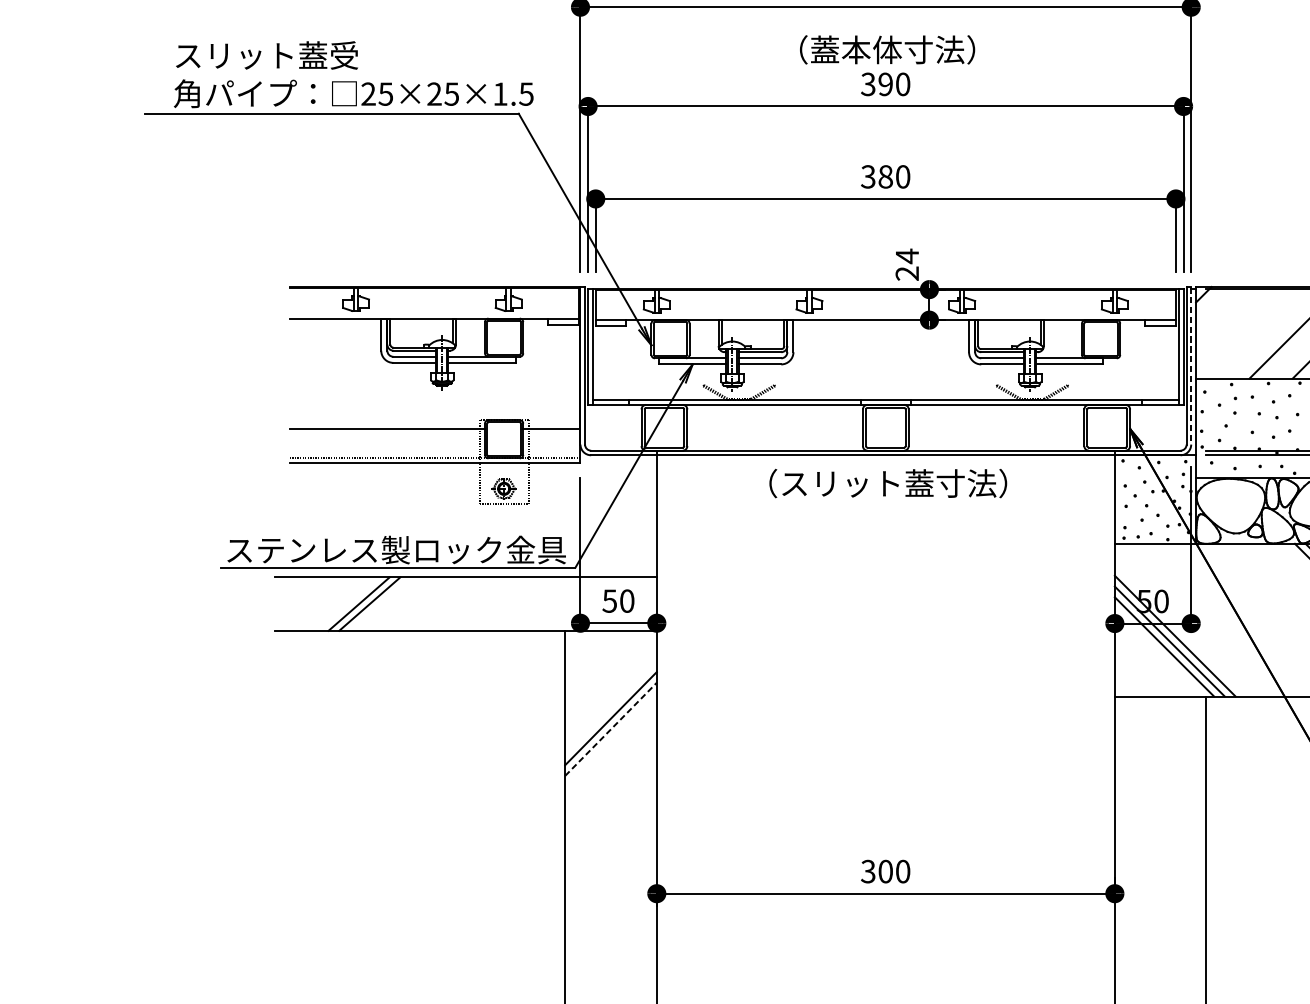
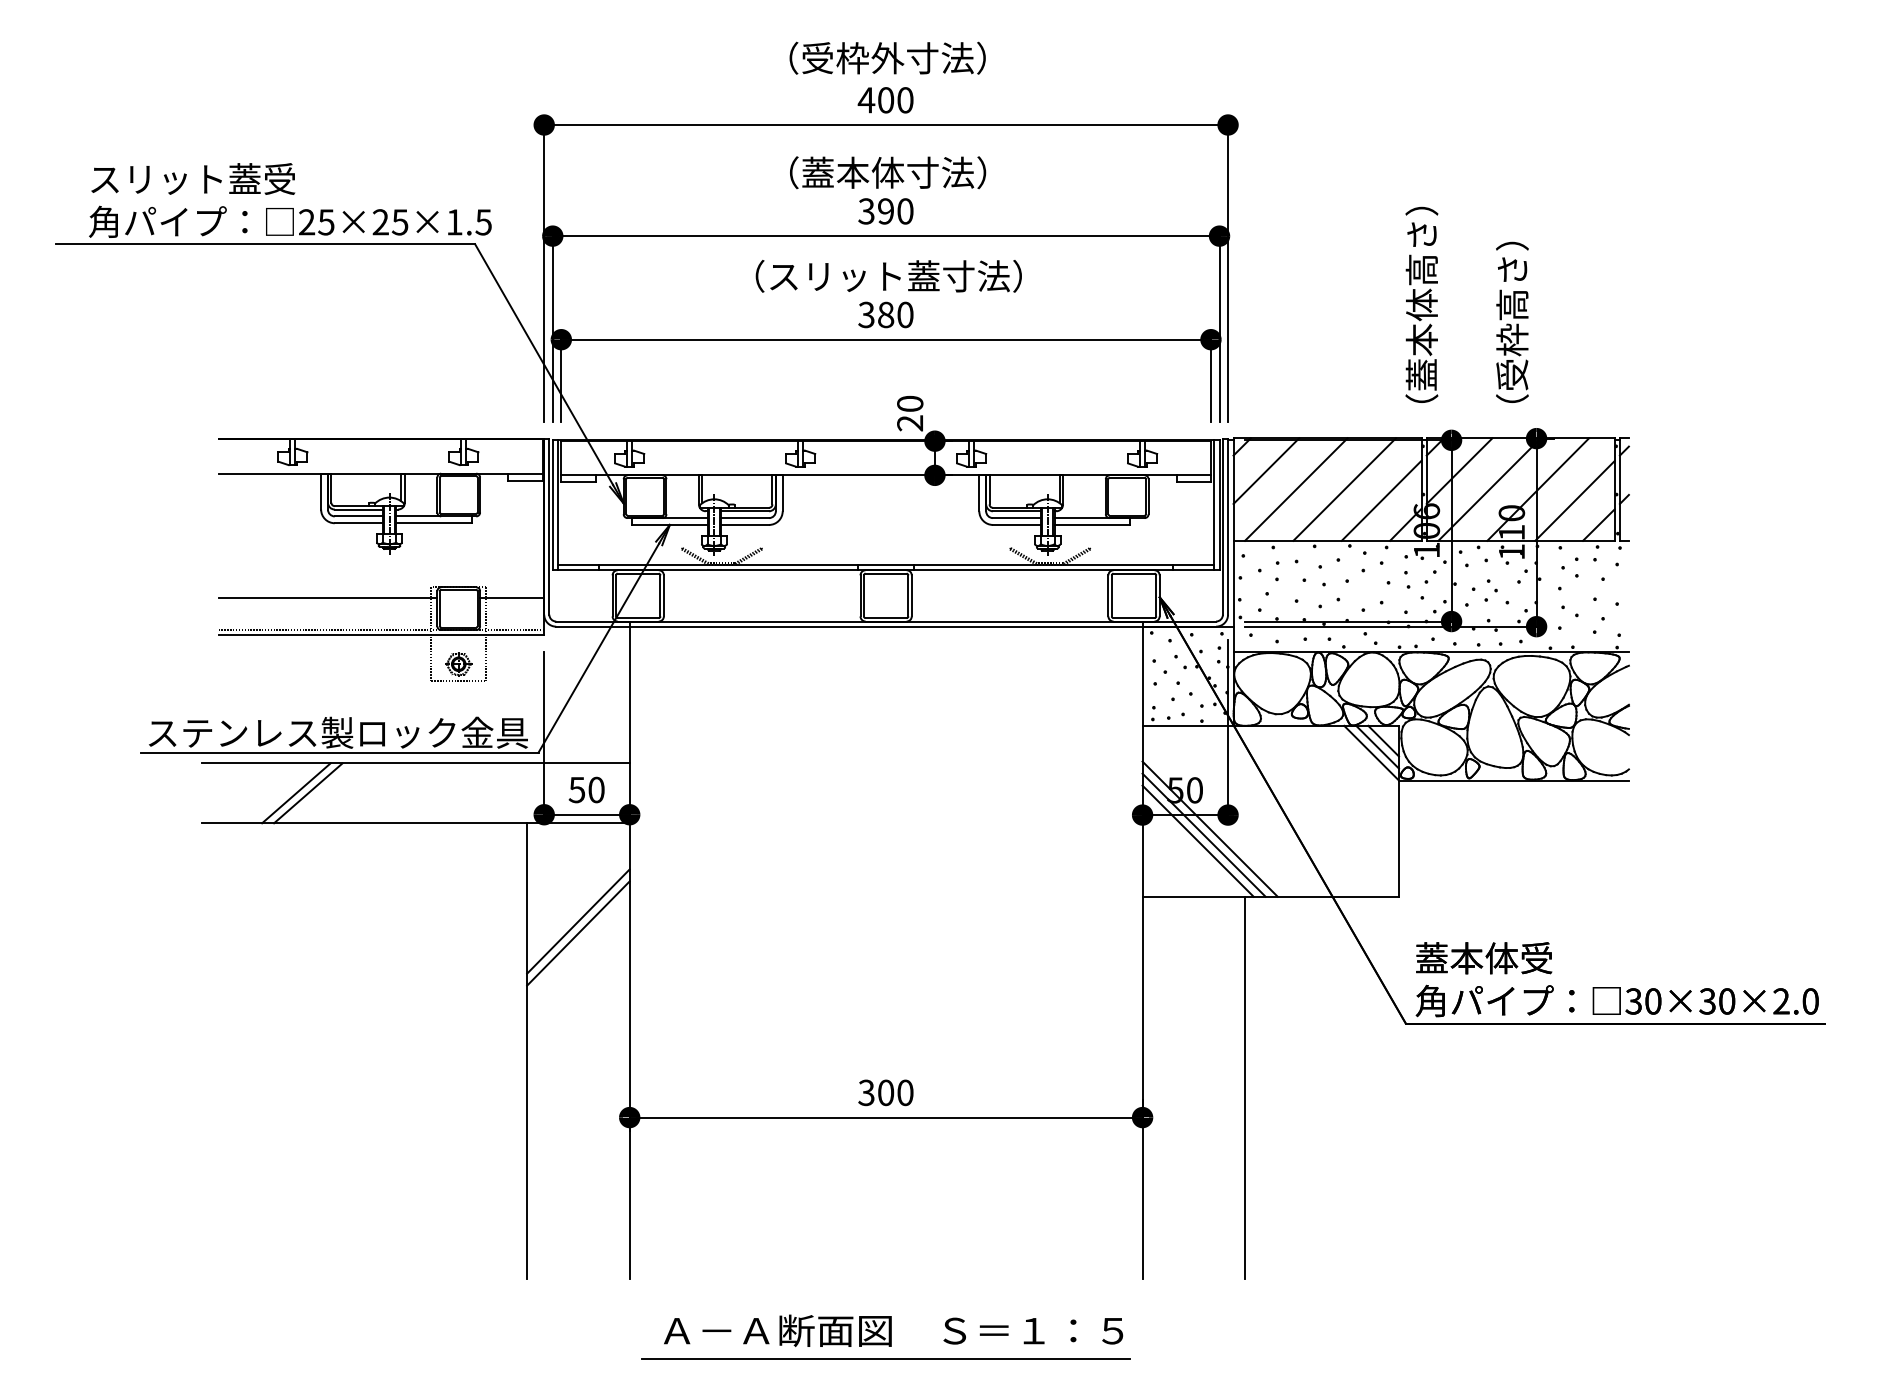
text: (907, 255) -> (910, 403), 24 -> 20
line: (1225, 315) -> (1266, 470), added
line: (1252, 332) -> (1296, 489), added
line: (1191, 366) -> (1228, 527), dashed -> solid
text: (887, 483) -> (888, 276), moved
line: (611, 729) -> (578, 933), dashed -> solid

